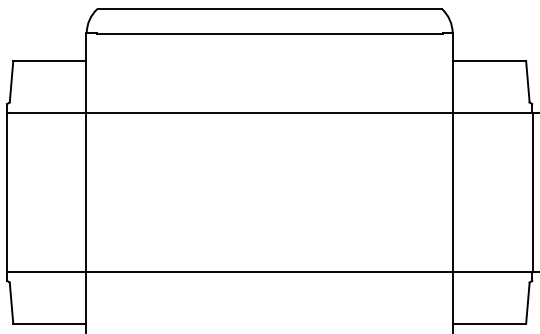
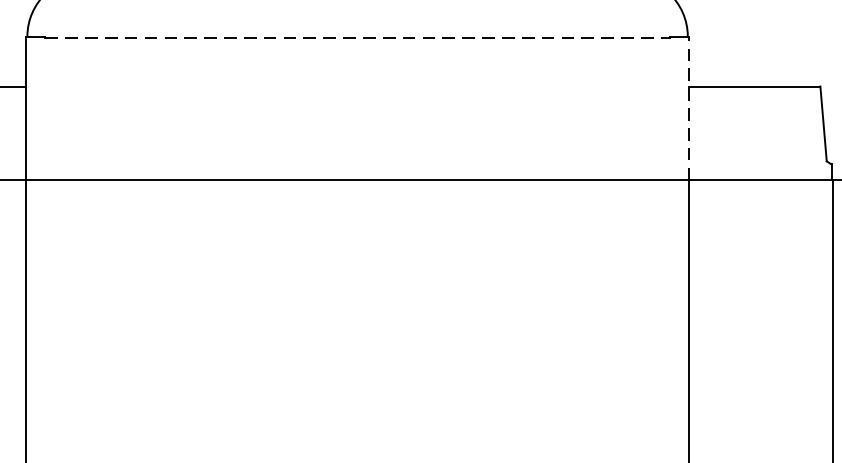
line: (269, 33) -> (357, 36), solid -> dashed
line: (453, 73) -> (689, 109), solid -> dashed

